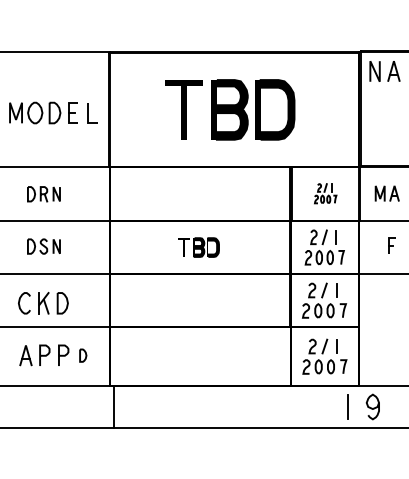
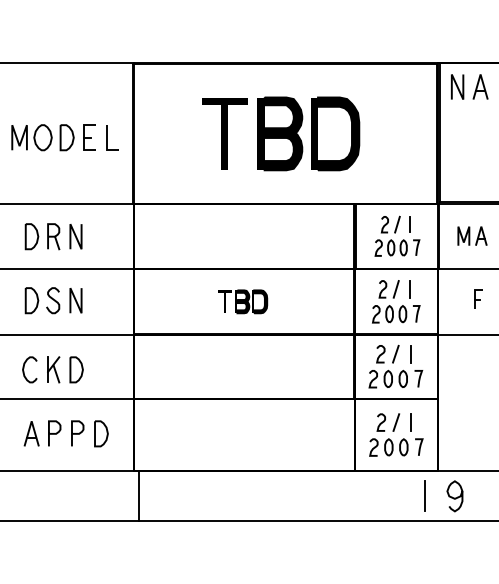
part: (325, 193) -> (397, 235), size x1.67
part: (43, 194) -> (53, 237), size x1.43
part: (43, 246) -> (53, 300), size x1.43
part: (83, 355) -> (101, 433), size x1.67

